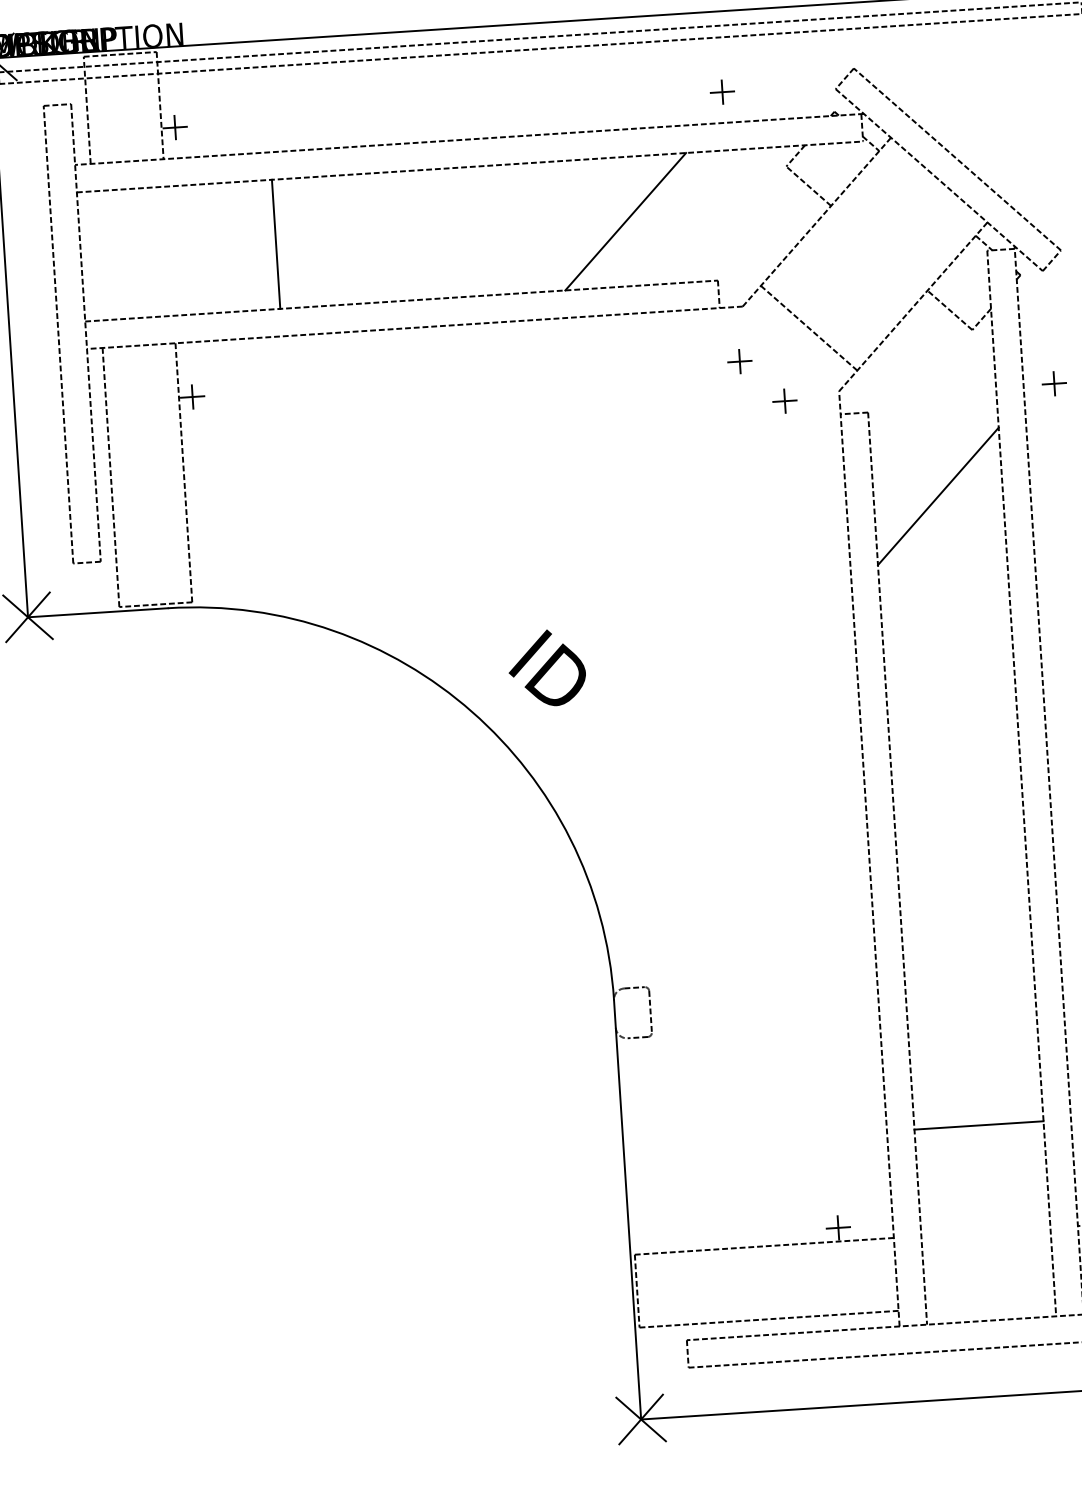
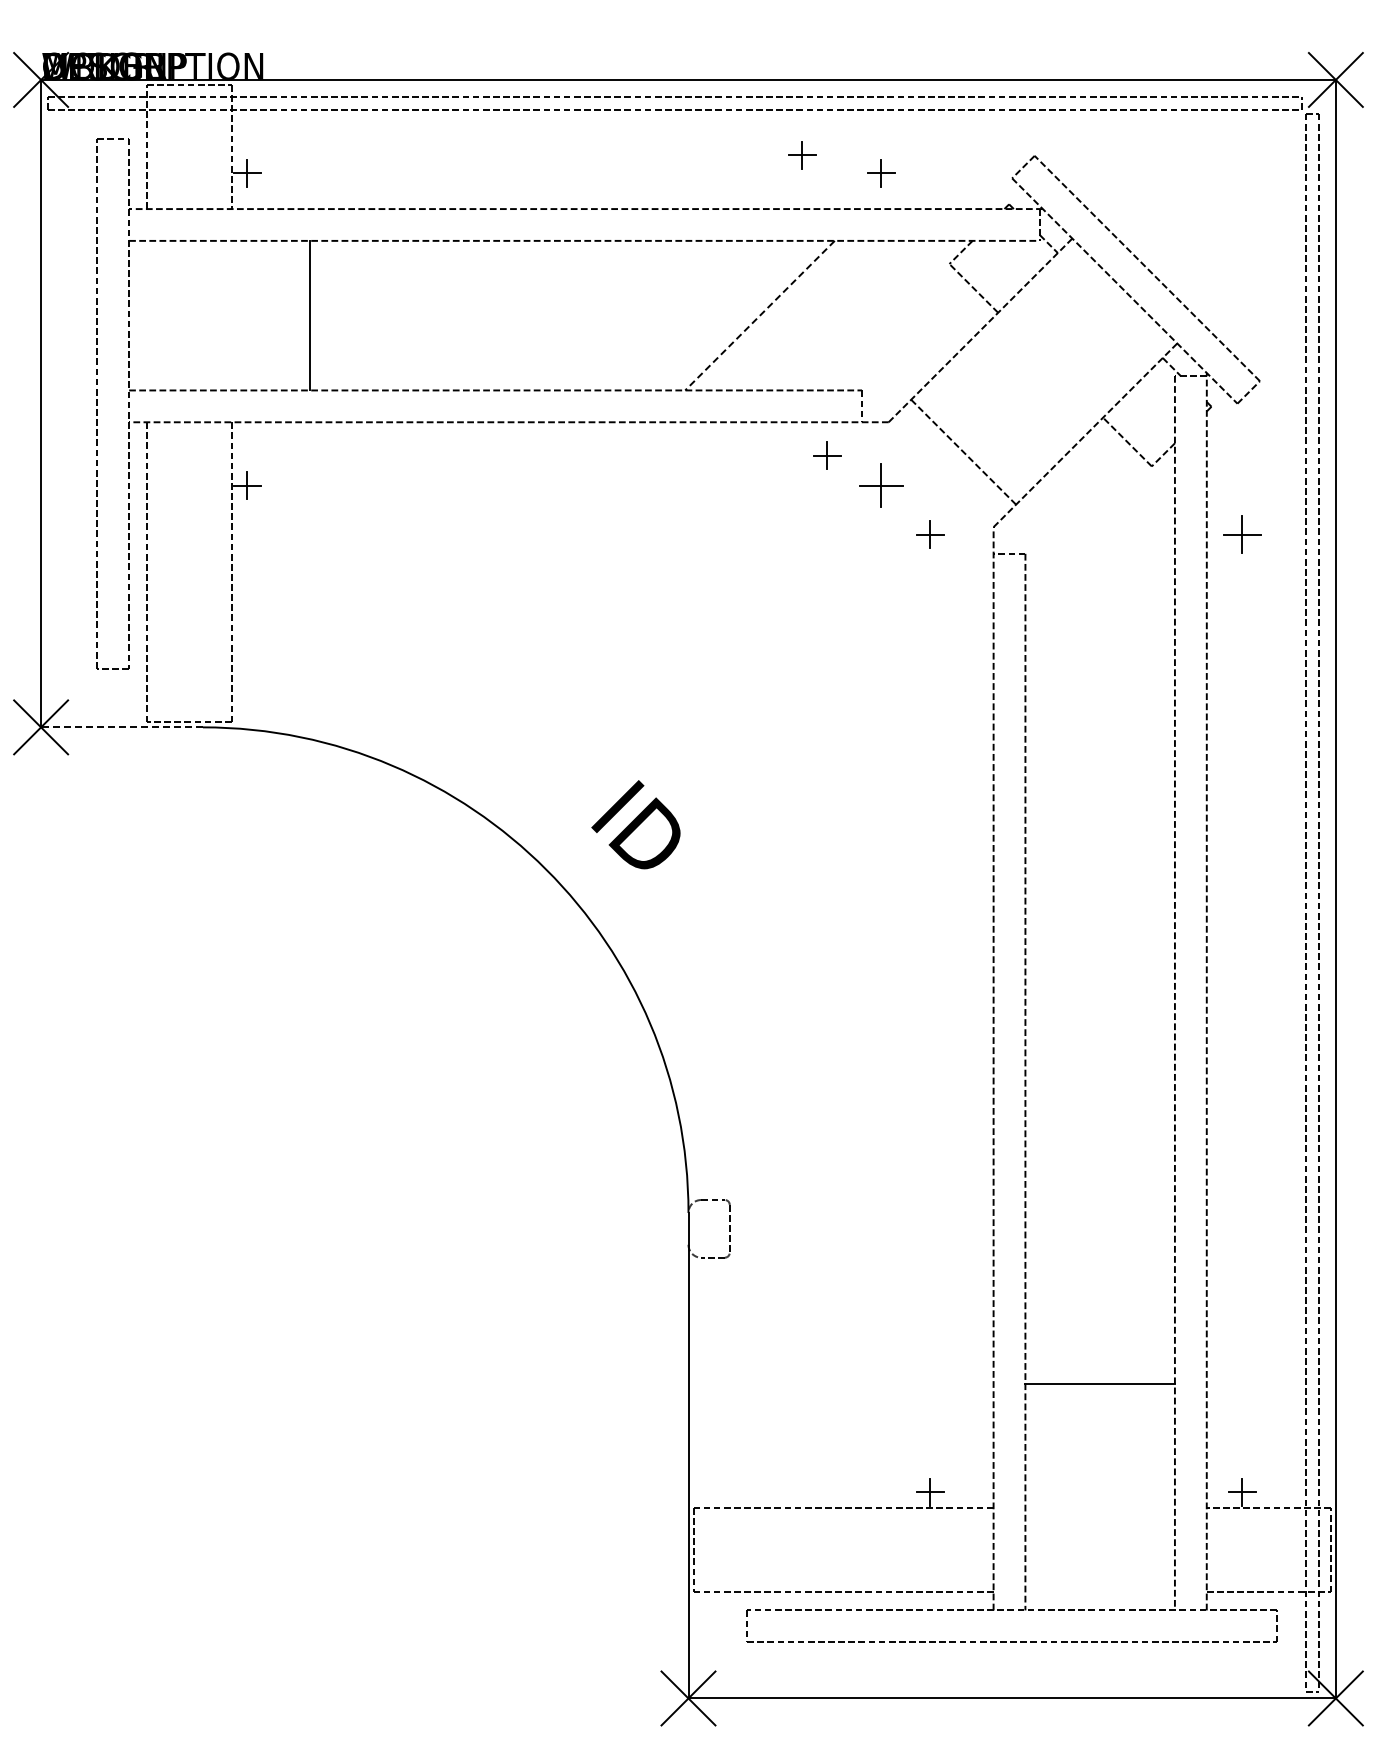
part: (653, 81) -> (802, 155), added
line: (626, 221) -> (760, 315), solid -> dashed
line: (276, 244) -> (310, 315), moved
part: (691, 338) -> (827, 455), added
part: (740, 361) -> (881, 485), size x1.6
part: (1054, 383) -> (1242, 534), size x1.4
line: (937, 496) -> (1099, 655), removed
line: (98, 612) -> (122, 727), solid -> dashed

